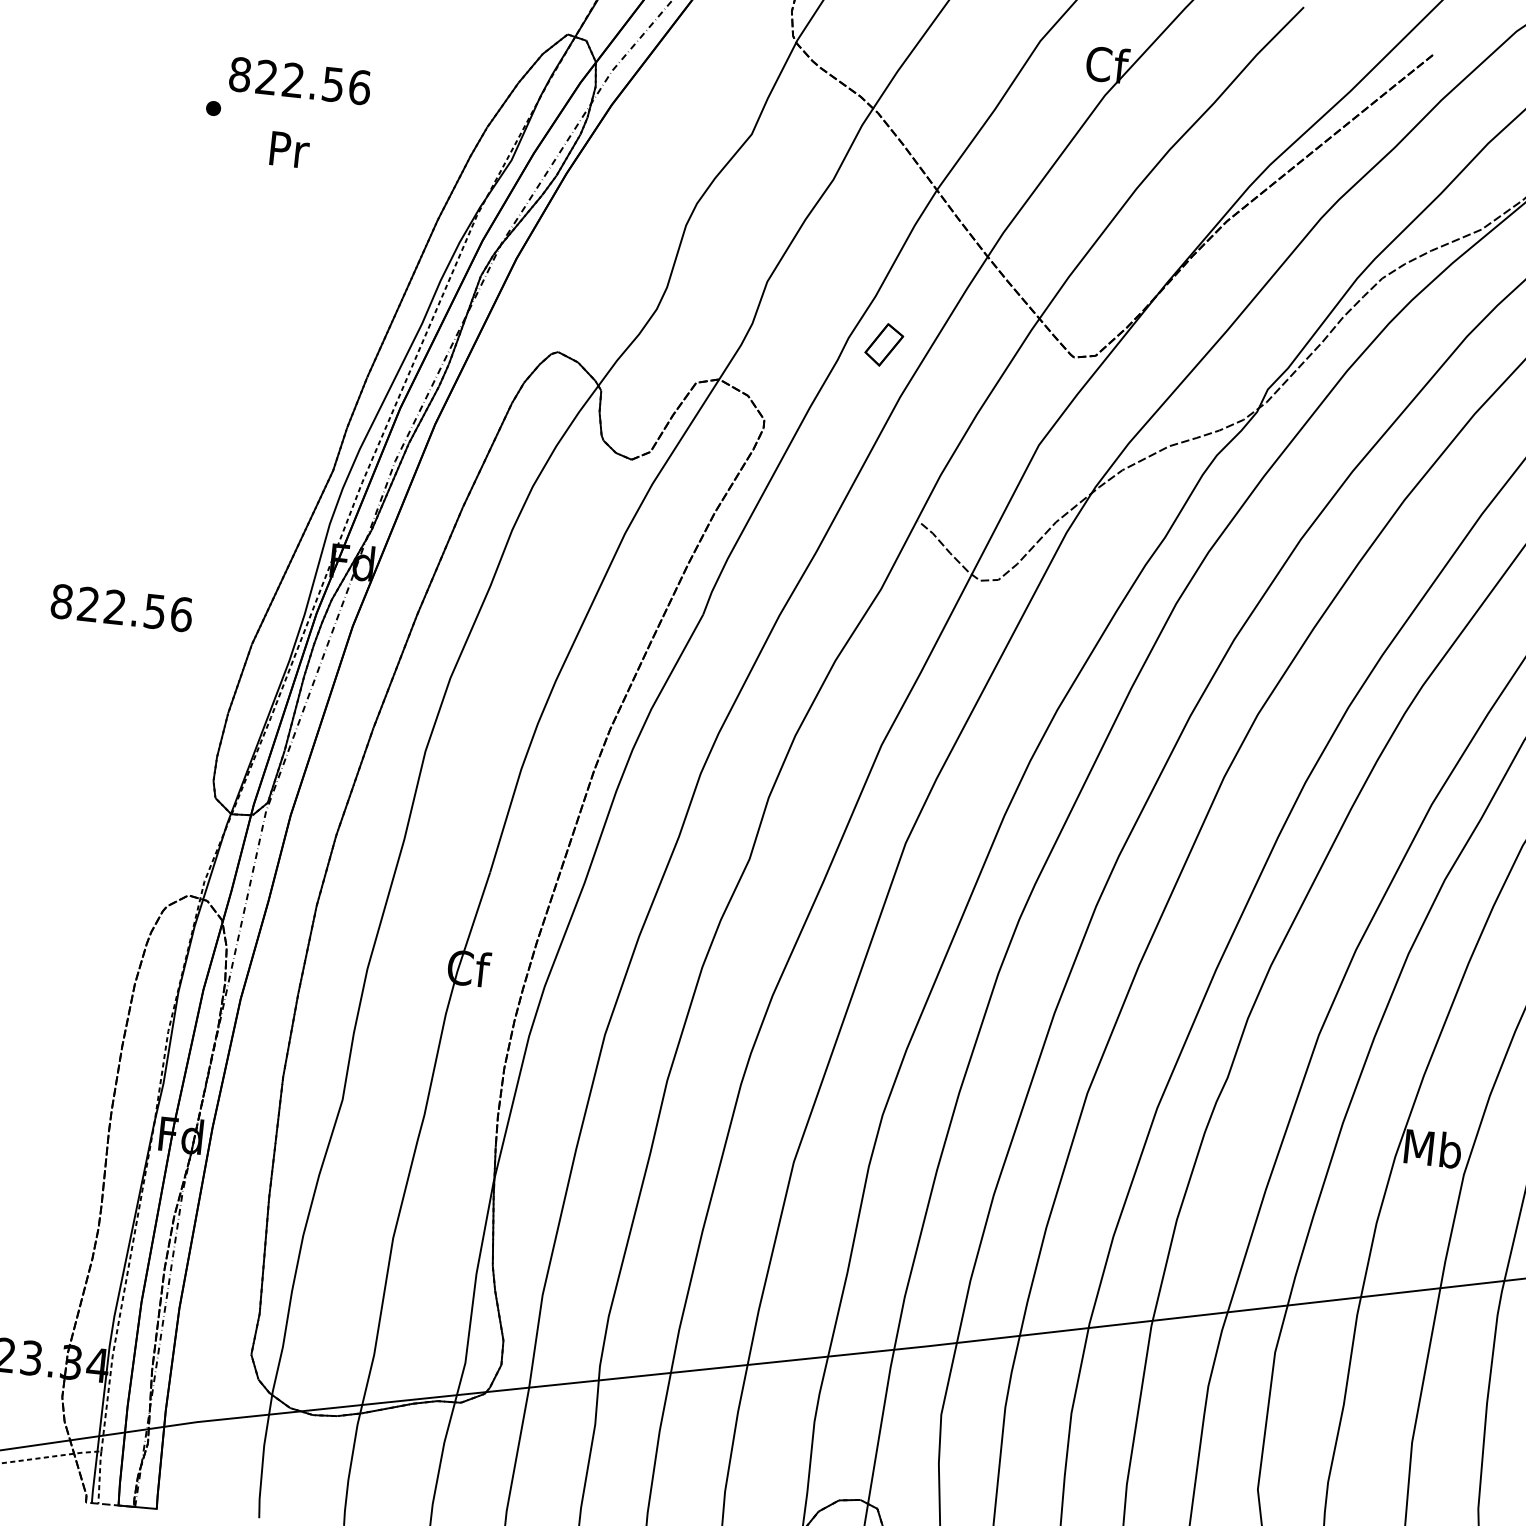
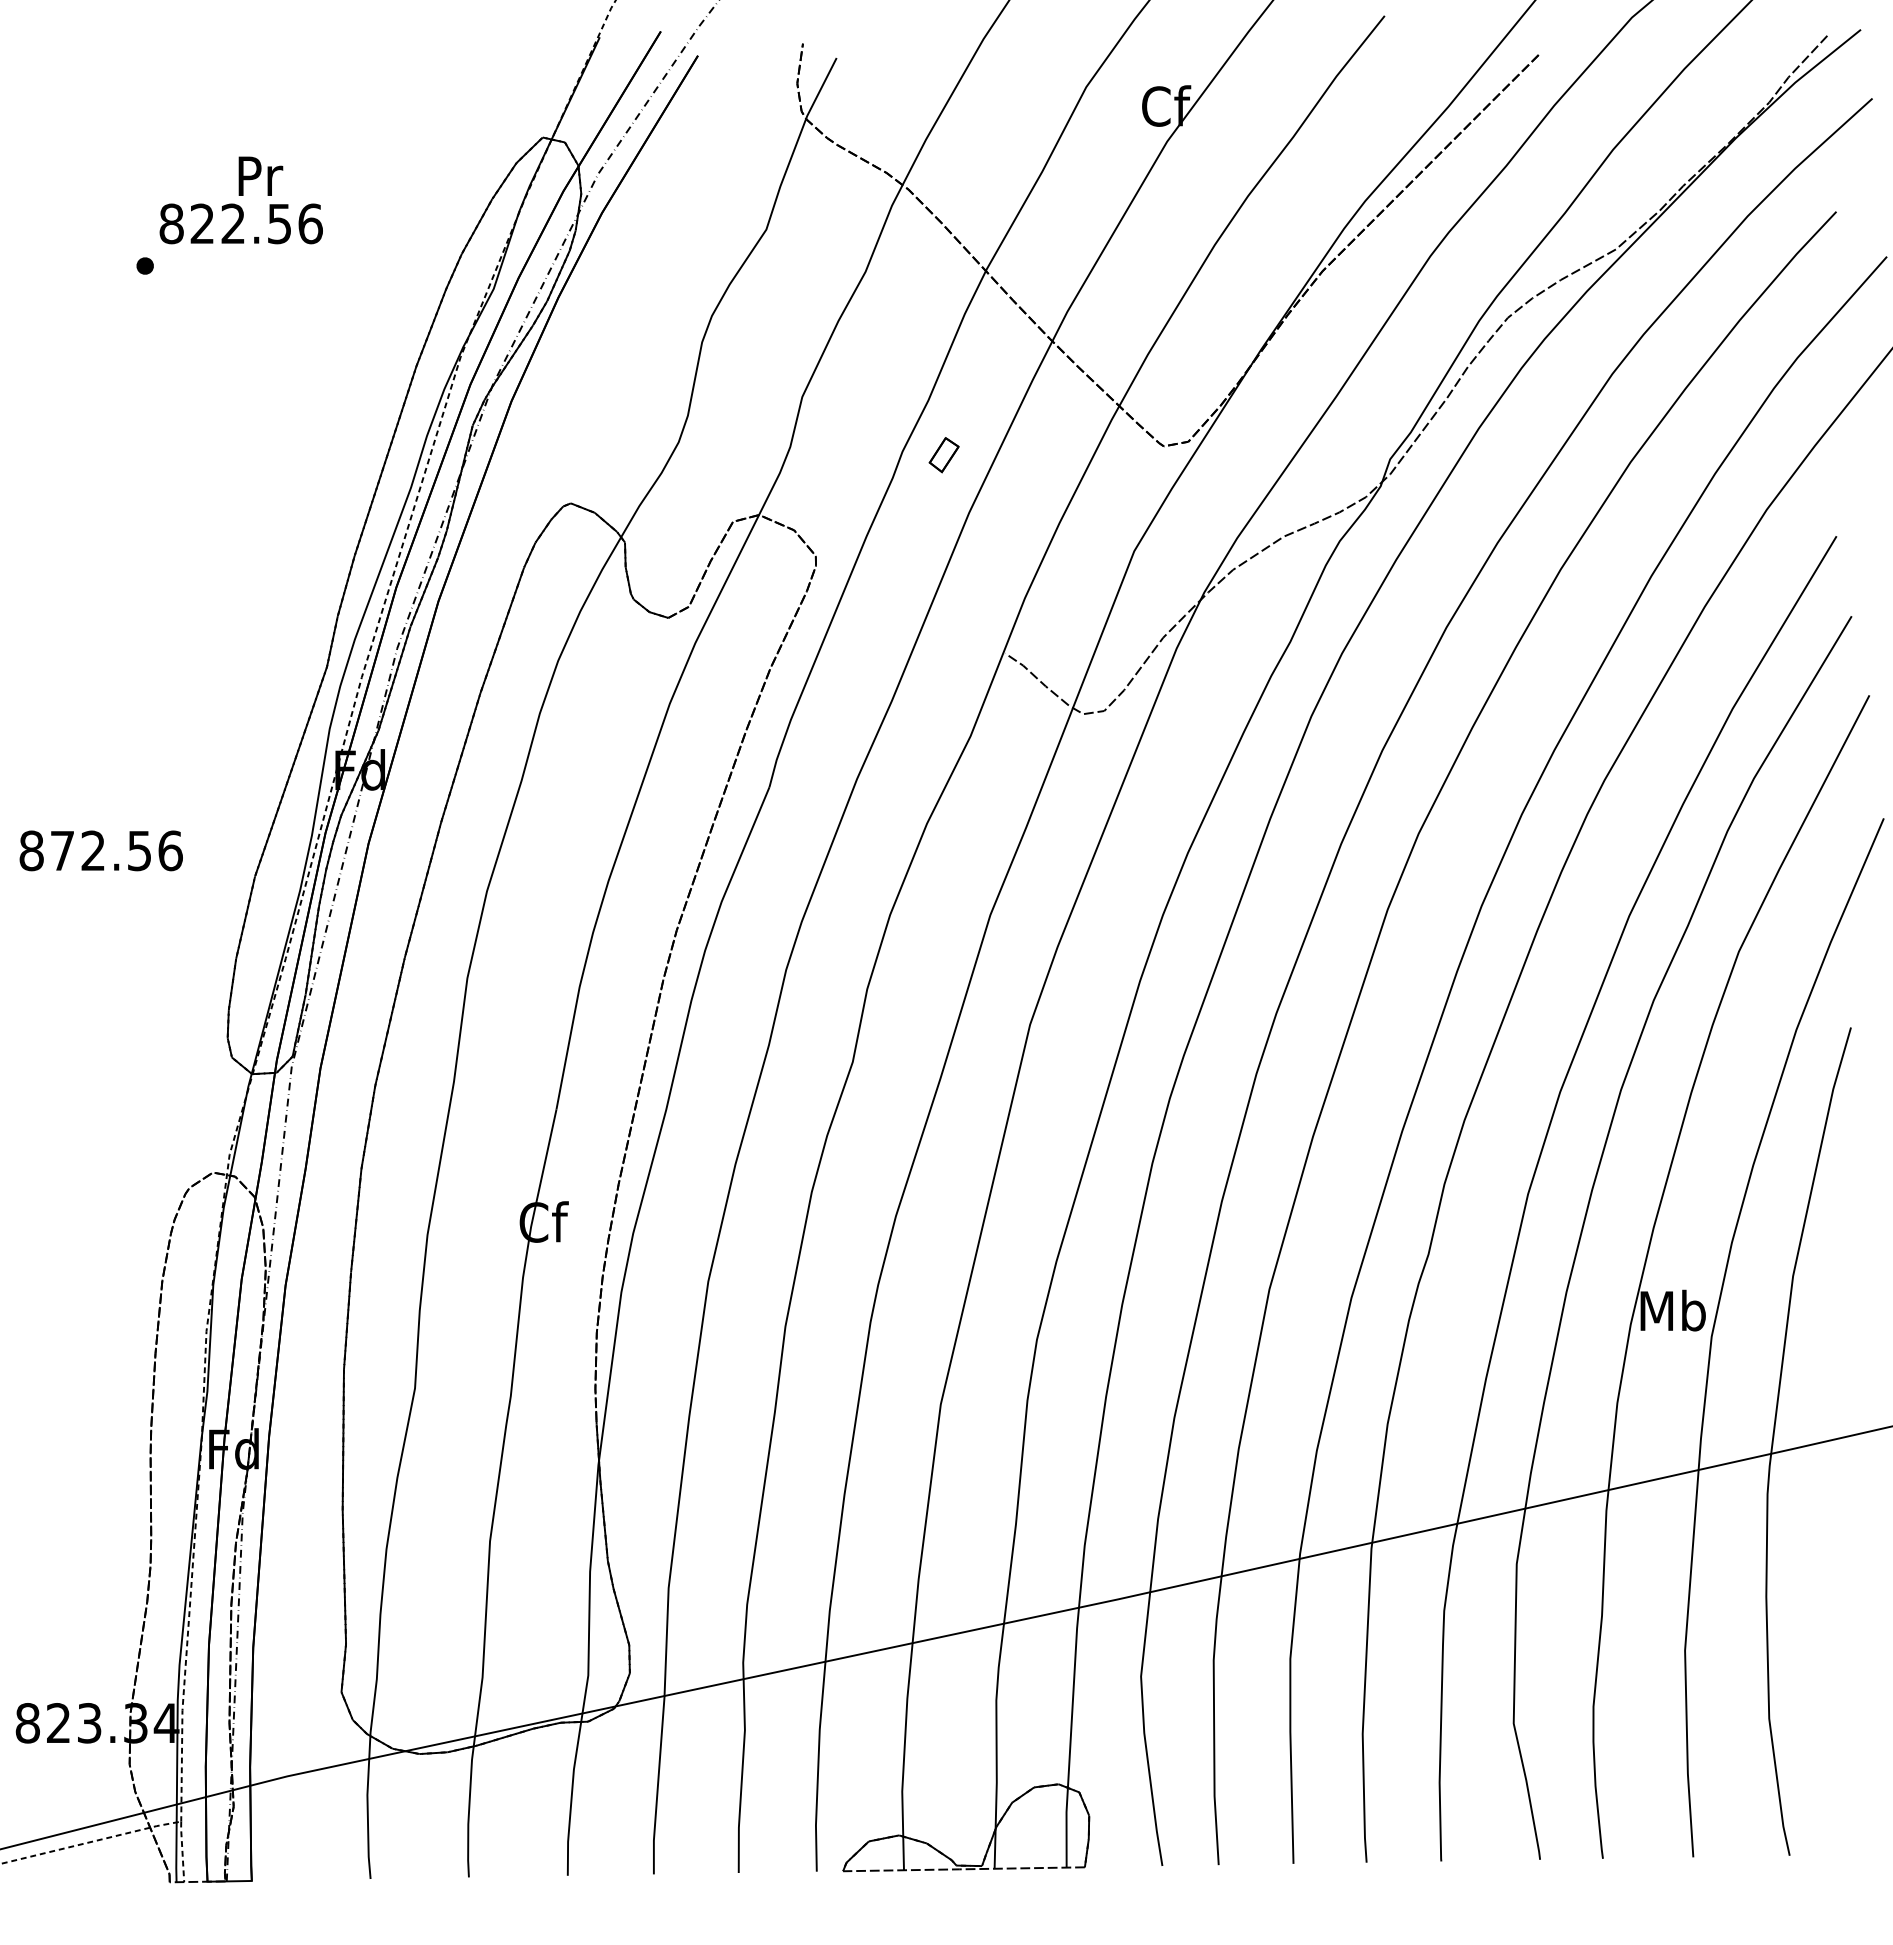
text: (289, 149) -> (260, 175), moved
part: (883, 344) -> (943, 454), size x0.7
text: (87, 604) -> (61, 850), 822.56 -> 872.56

